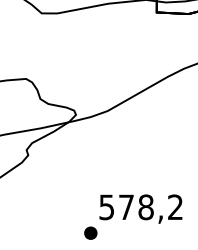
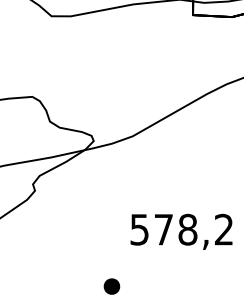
text: (140, 208) -> (181, 231), moved

